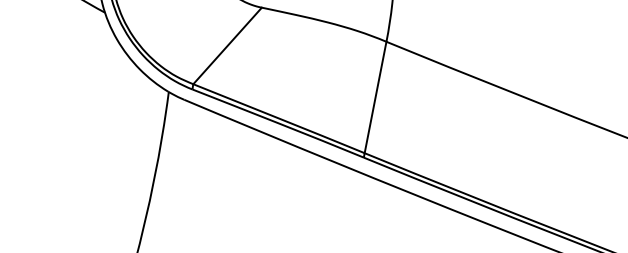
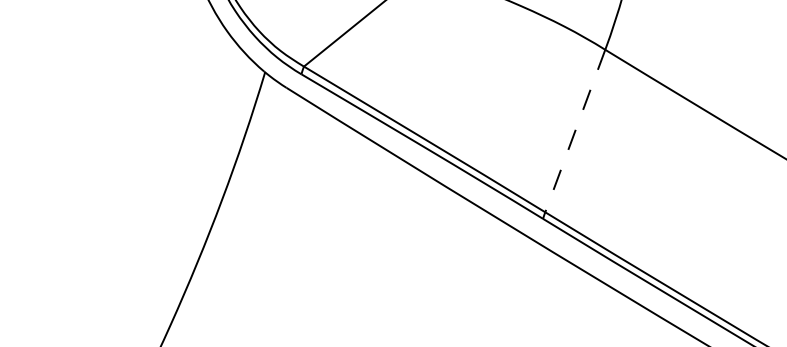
line: (375, 97) -> (575, 131), solid -> dashed

